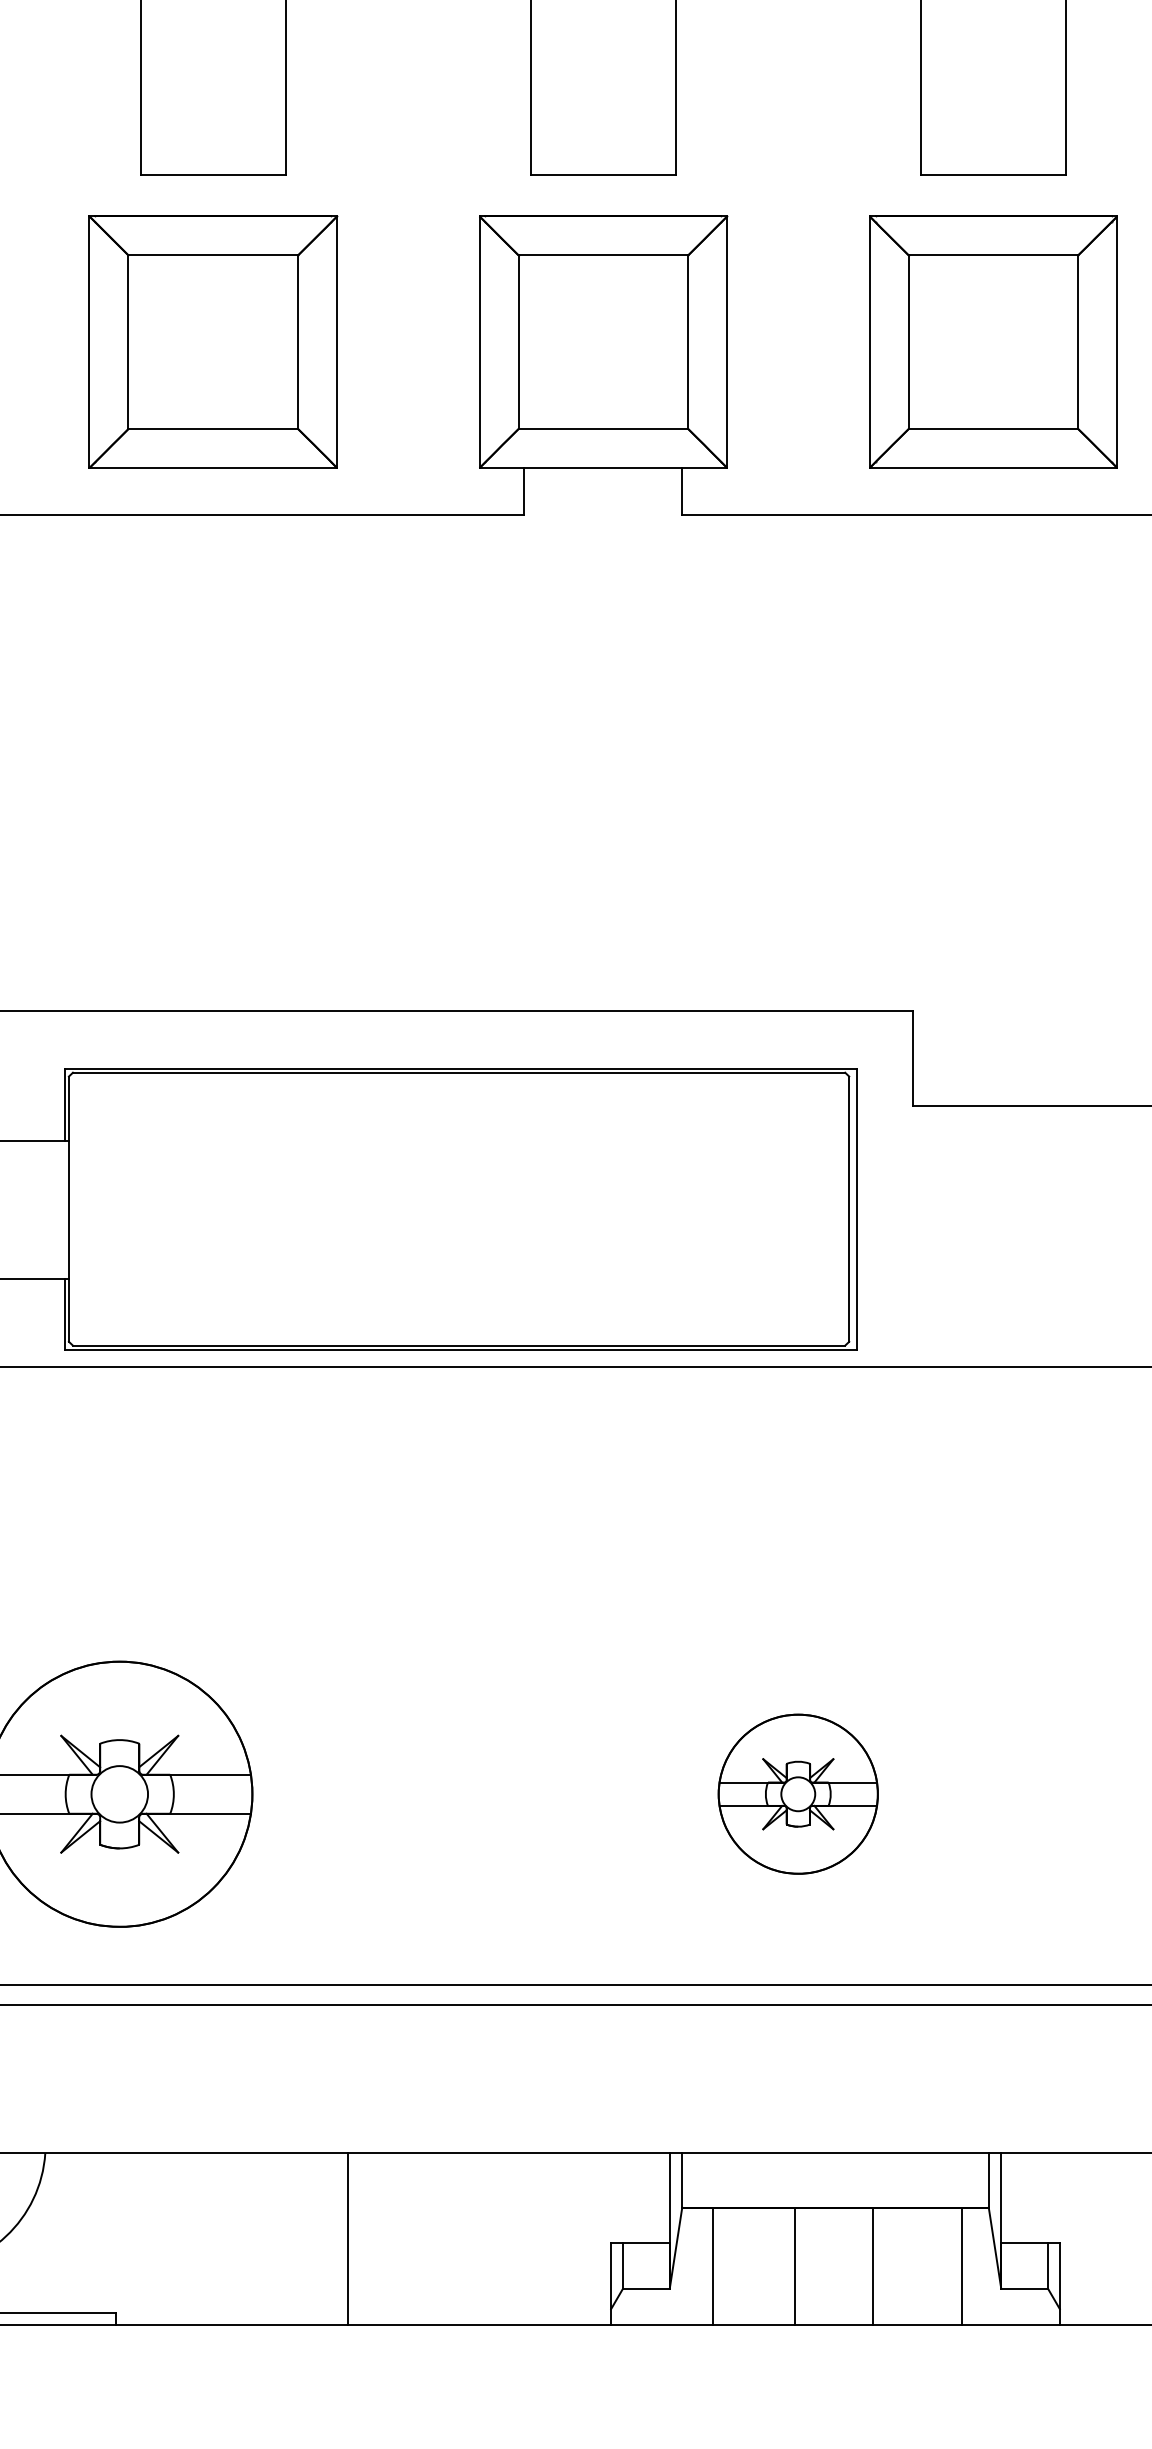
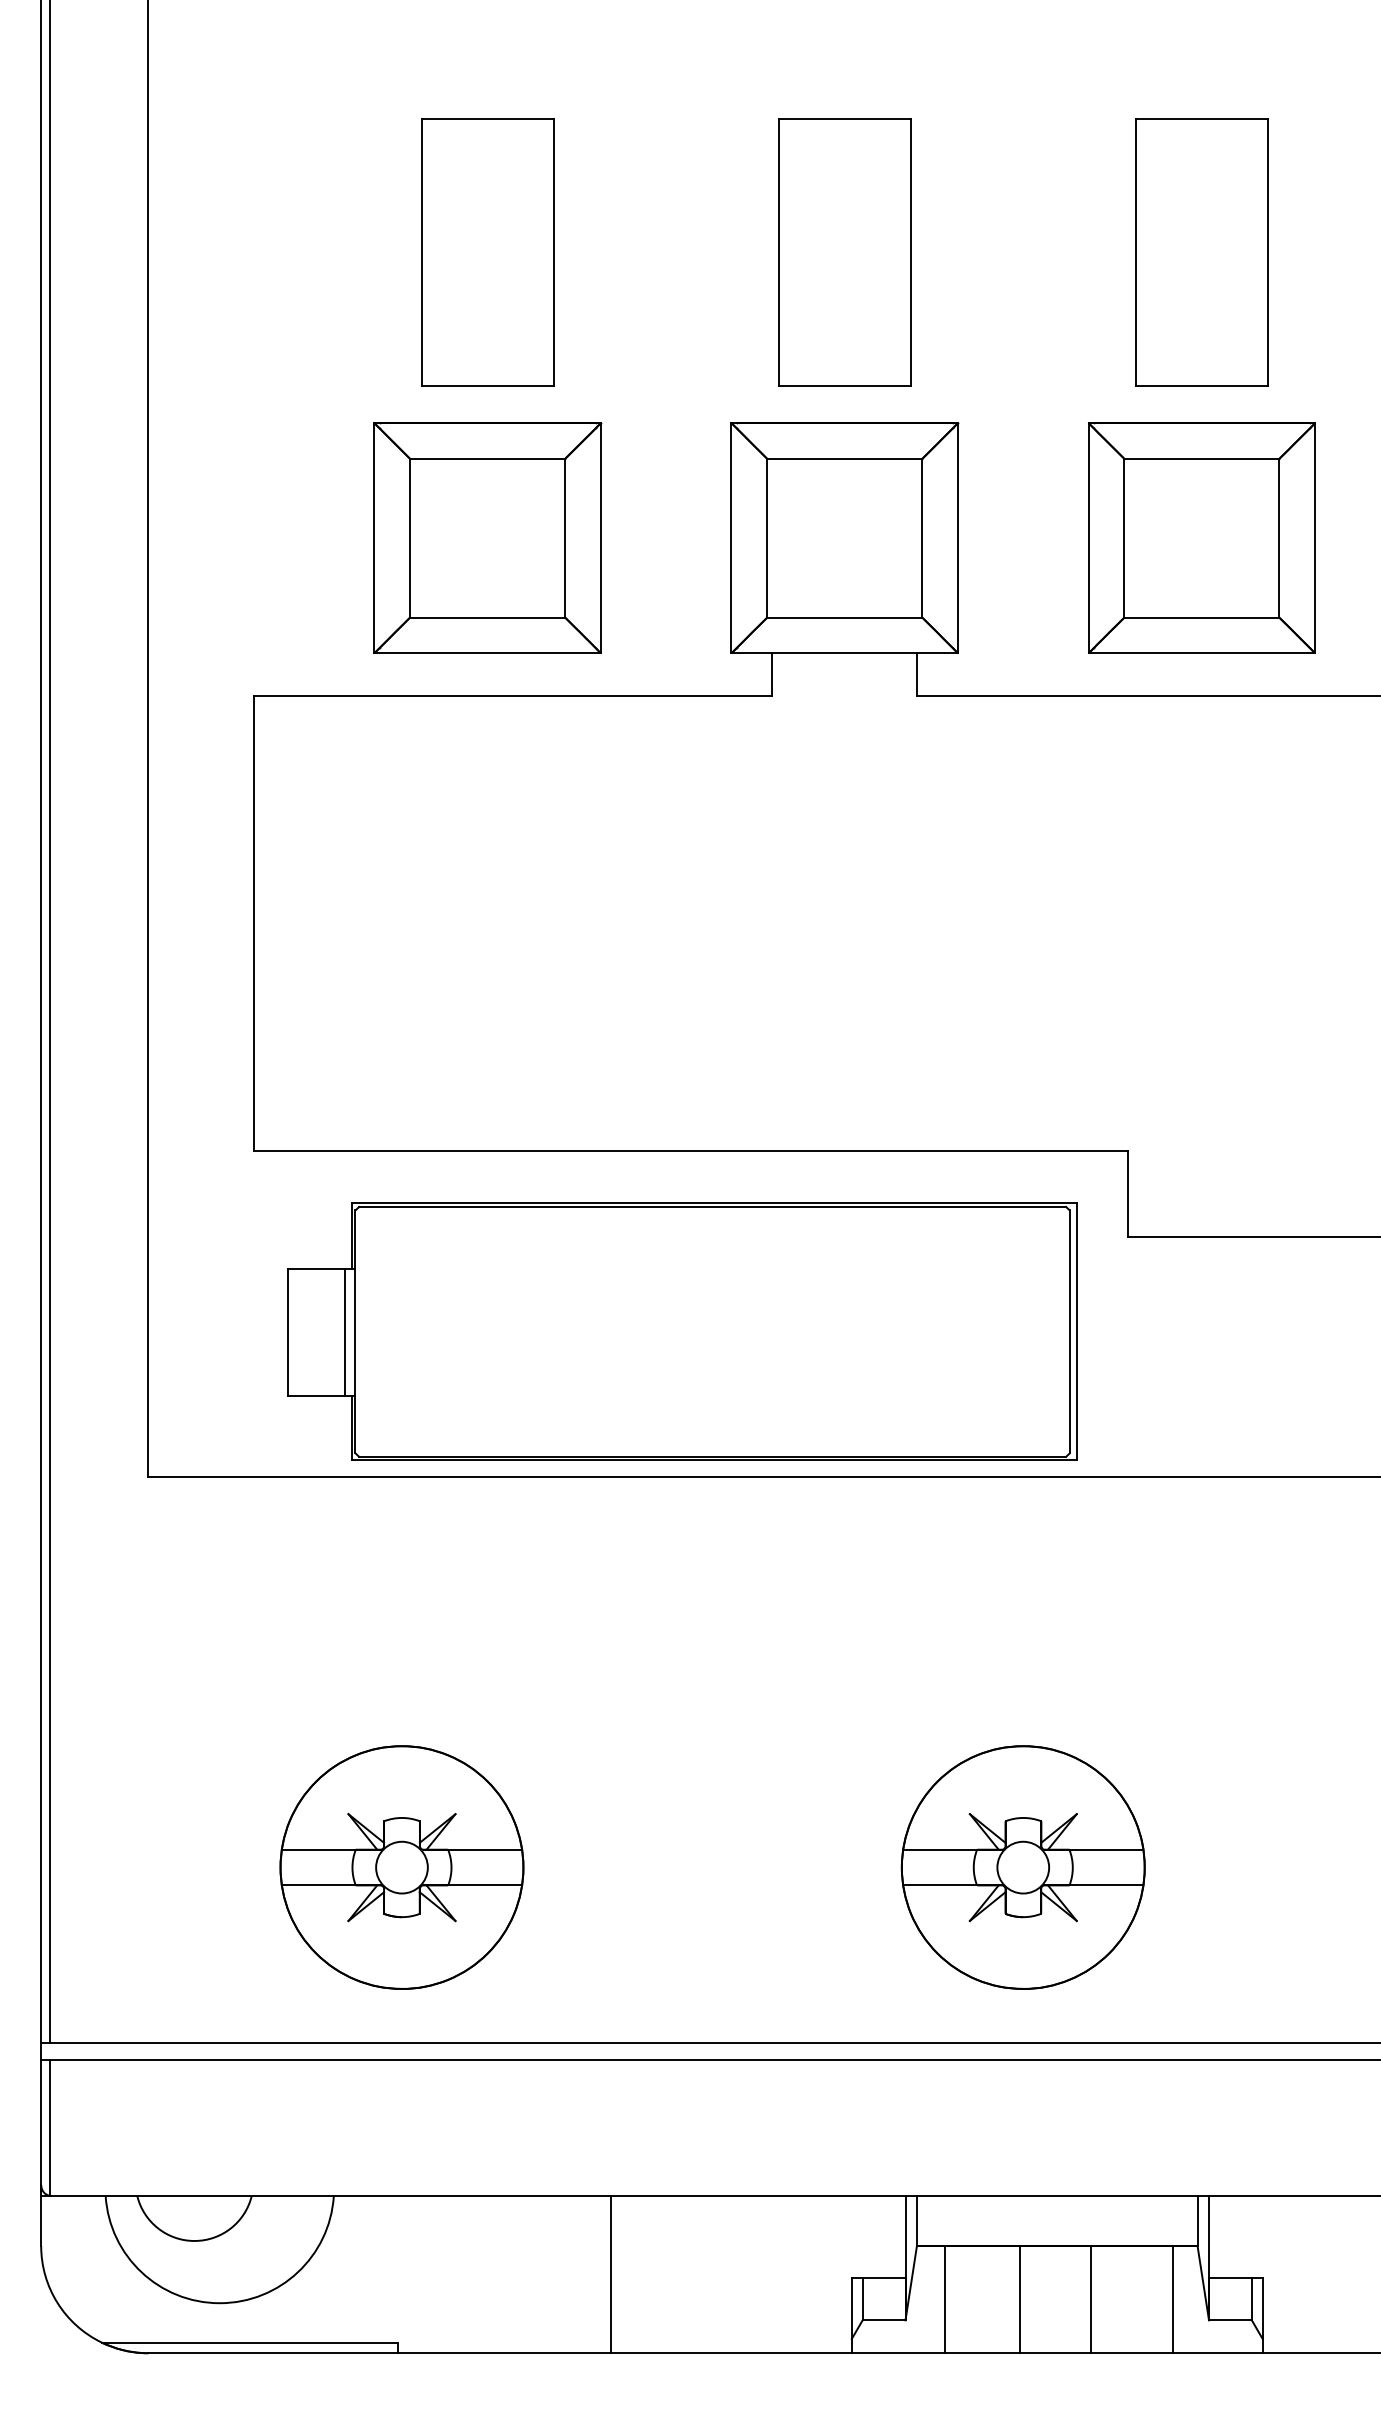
line: (58, 1209) -> (345, 1332), added
part: (797, 1794) -> (1022, 1867), size x1.67

